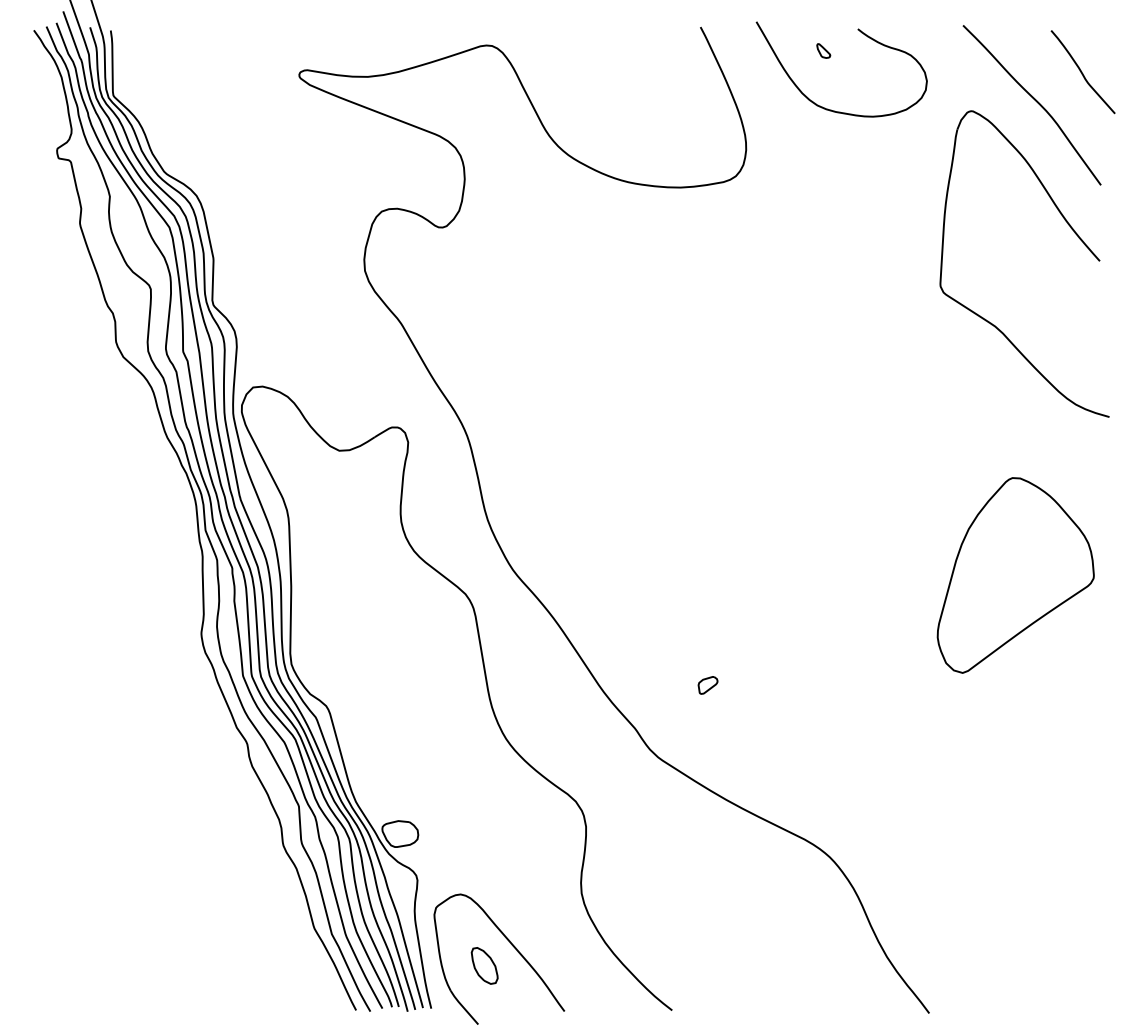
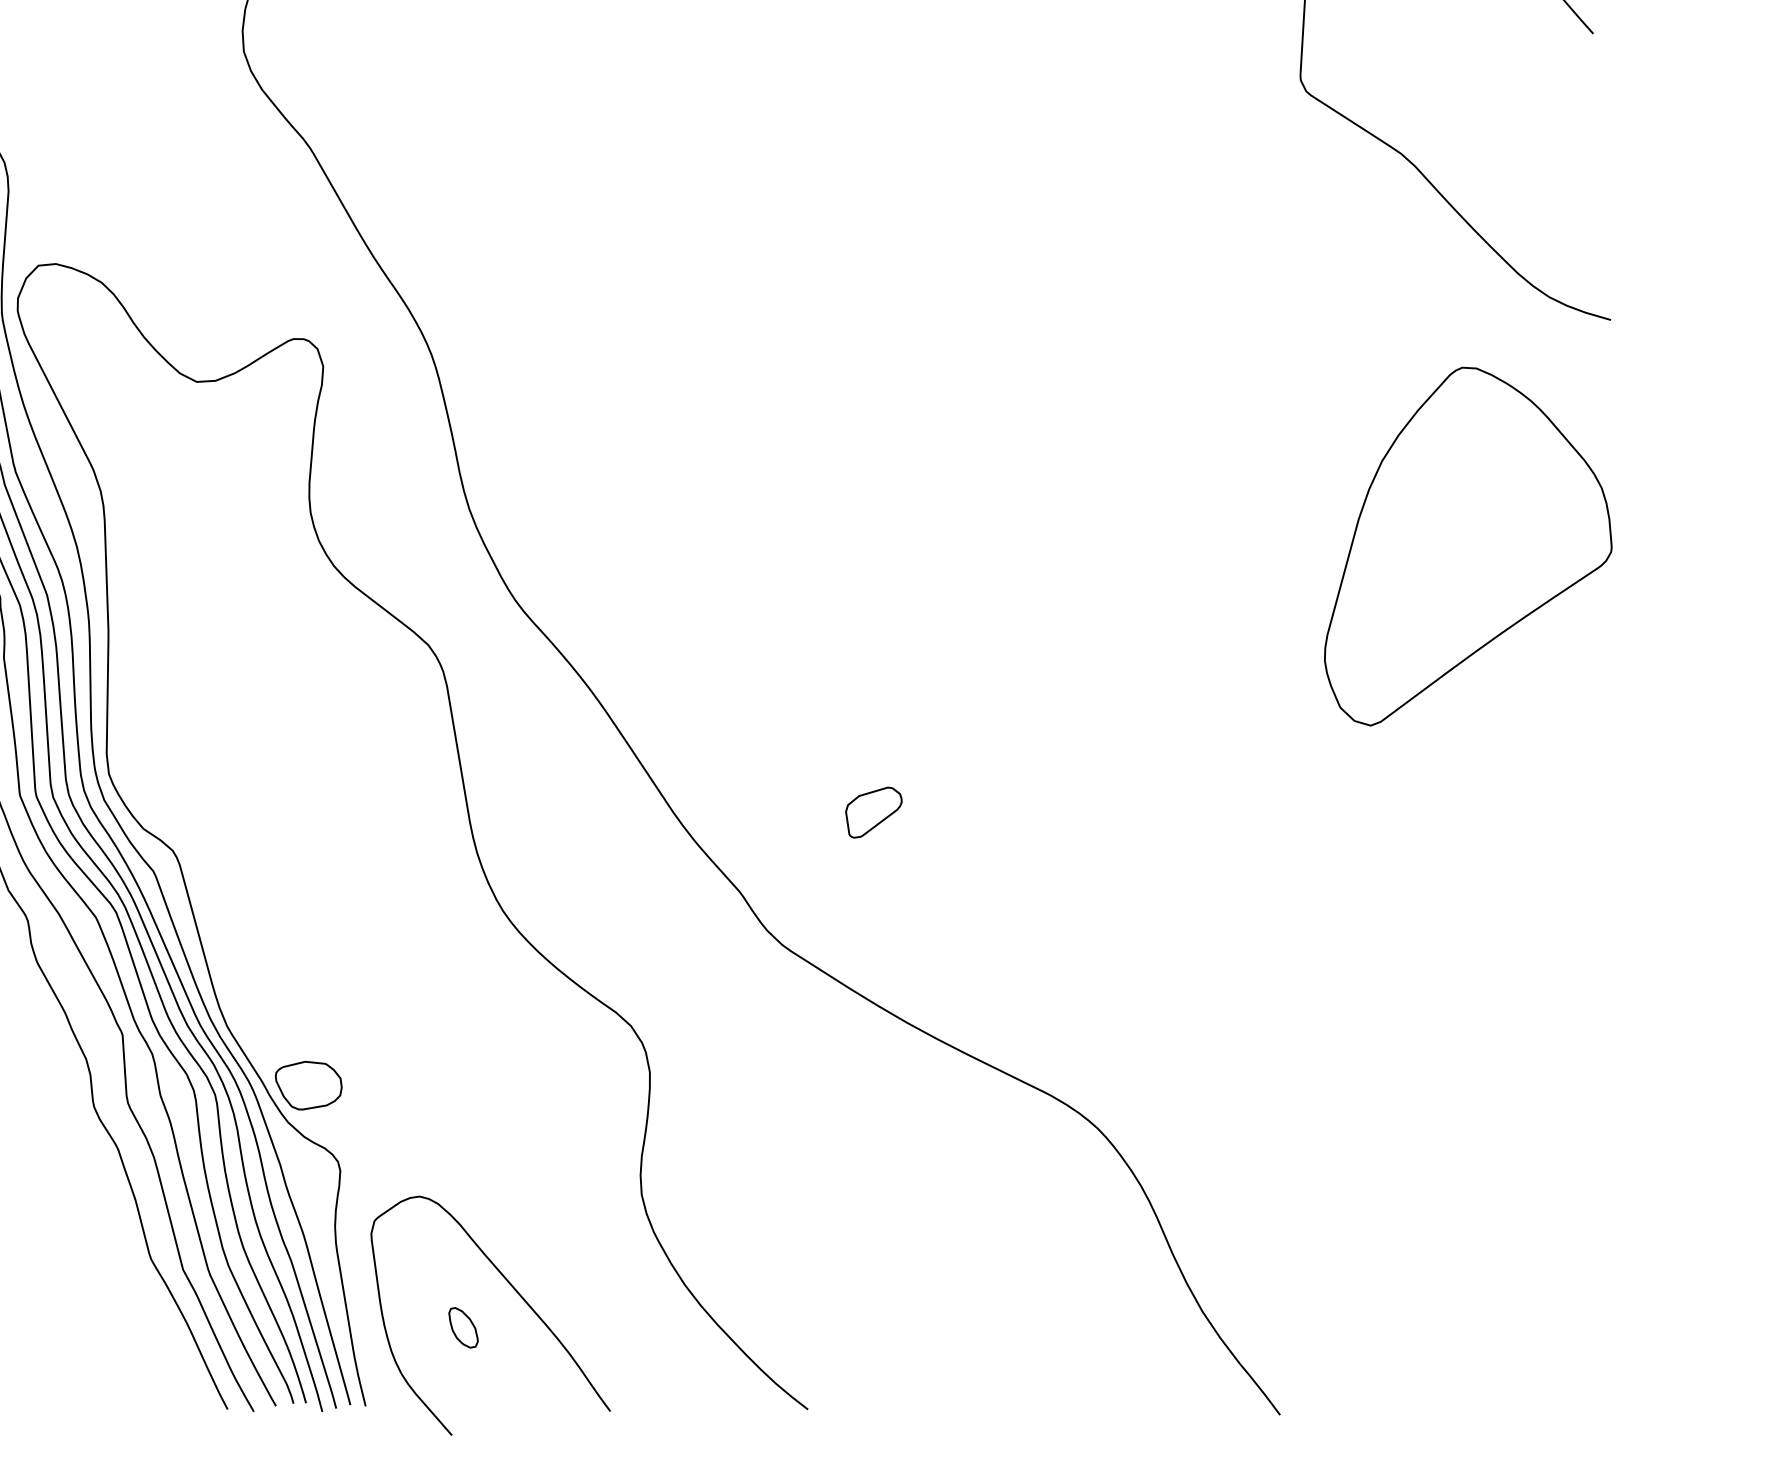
part: (1015, 575) -> (1467, 546), moved
part: (707, 685) -> (872, 812), size x1.6
part: (484, 965) -> (463, 1327), size x0.6

